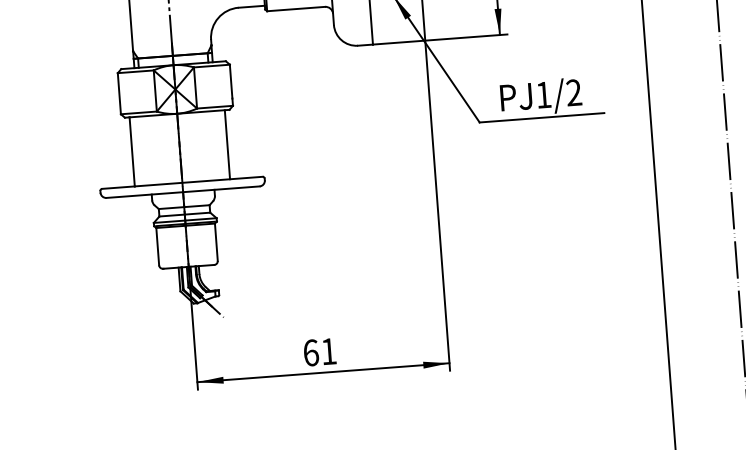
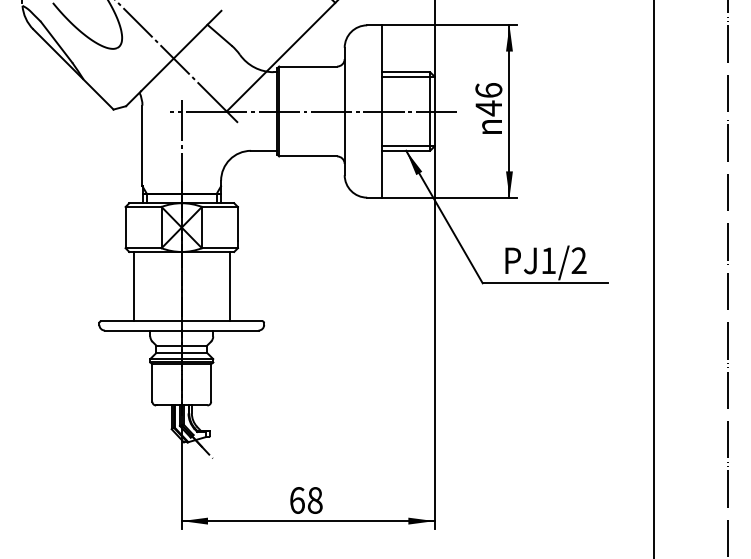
text: (328, 351) -> (314, 500), 61 -> 68

